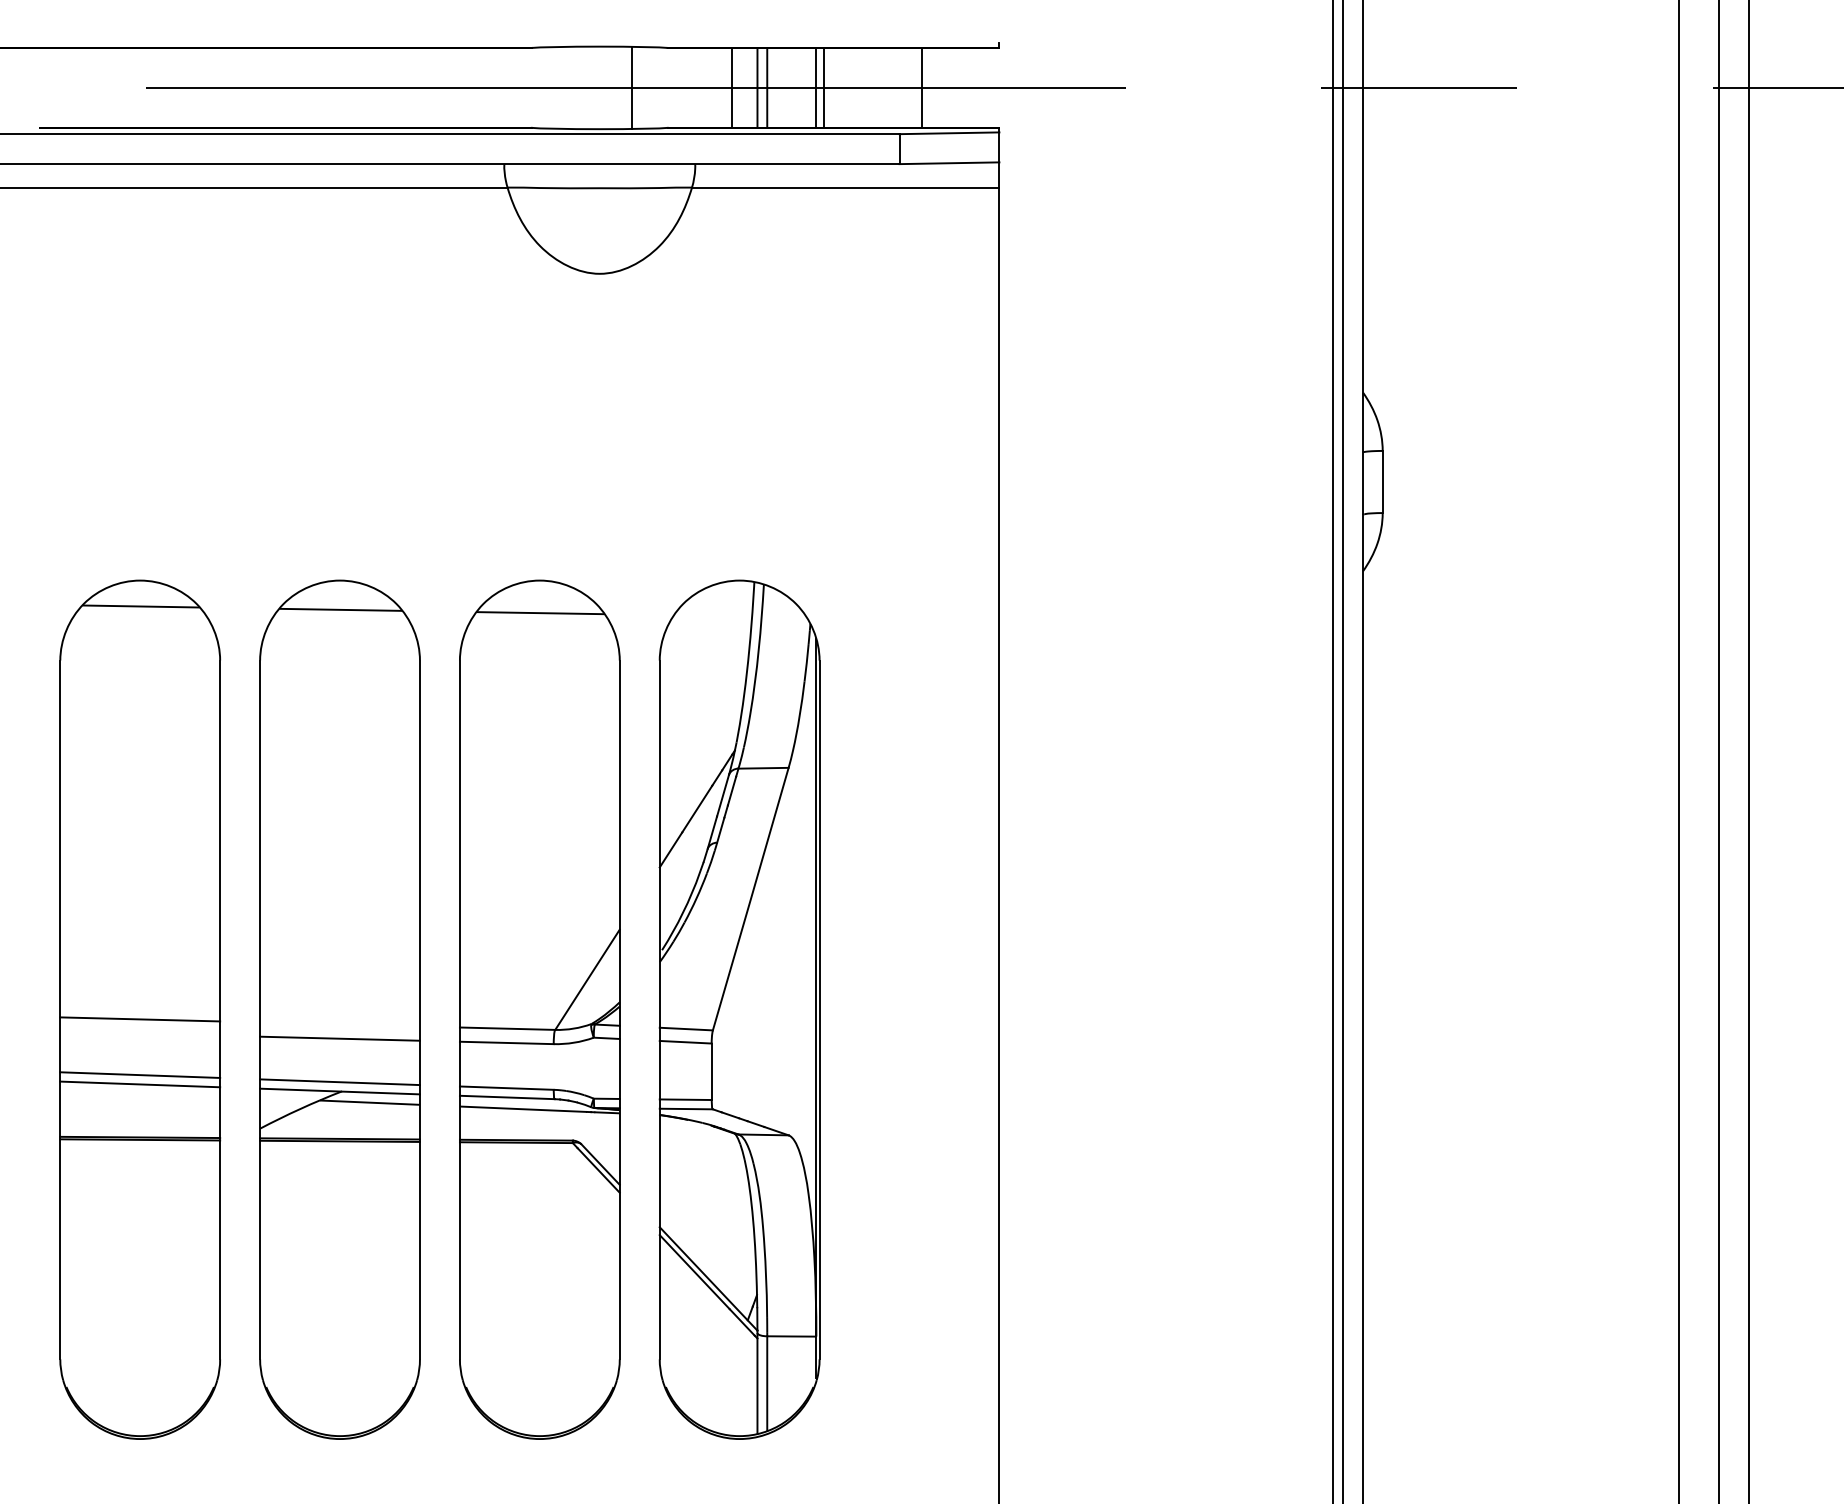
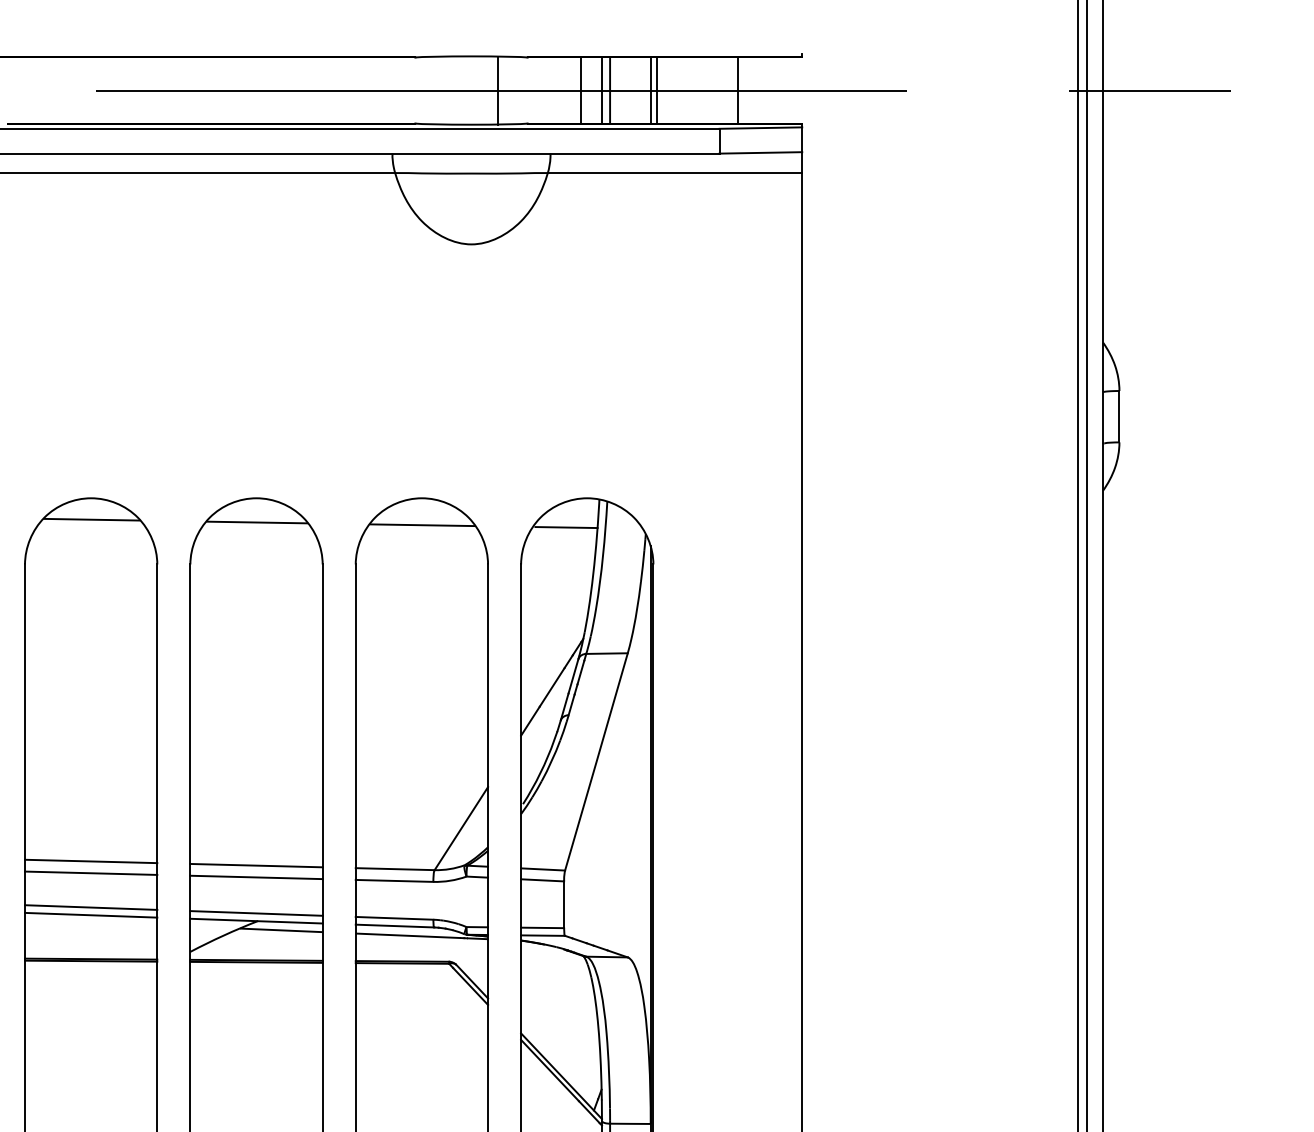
line: (714, 615) -> (566, 527), added
line: (339, 1024) -> (256, 865), added
line: (140, 1033) -> (91, 873), added

